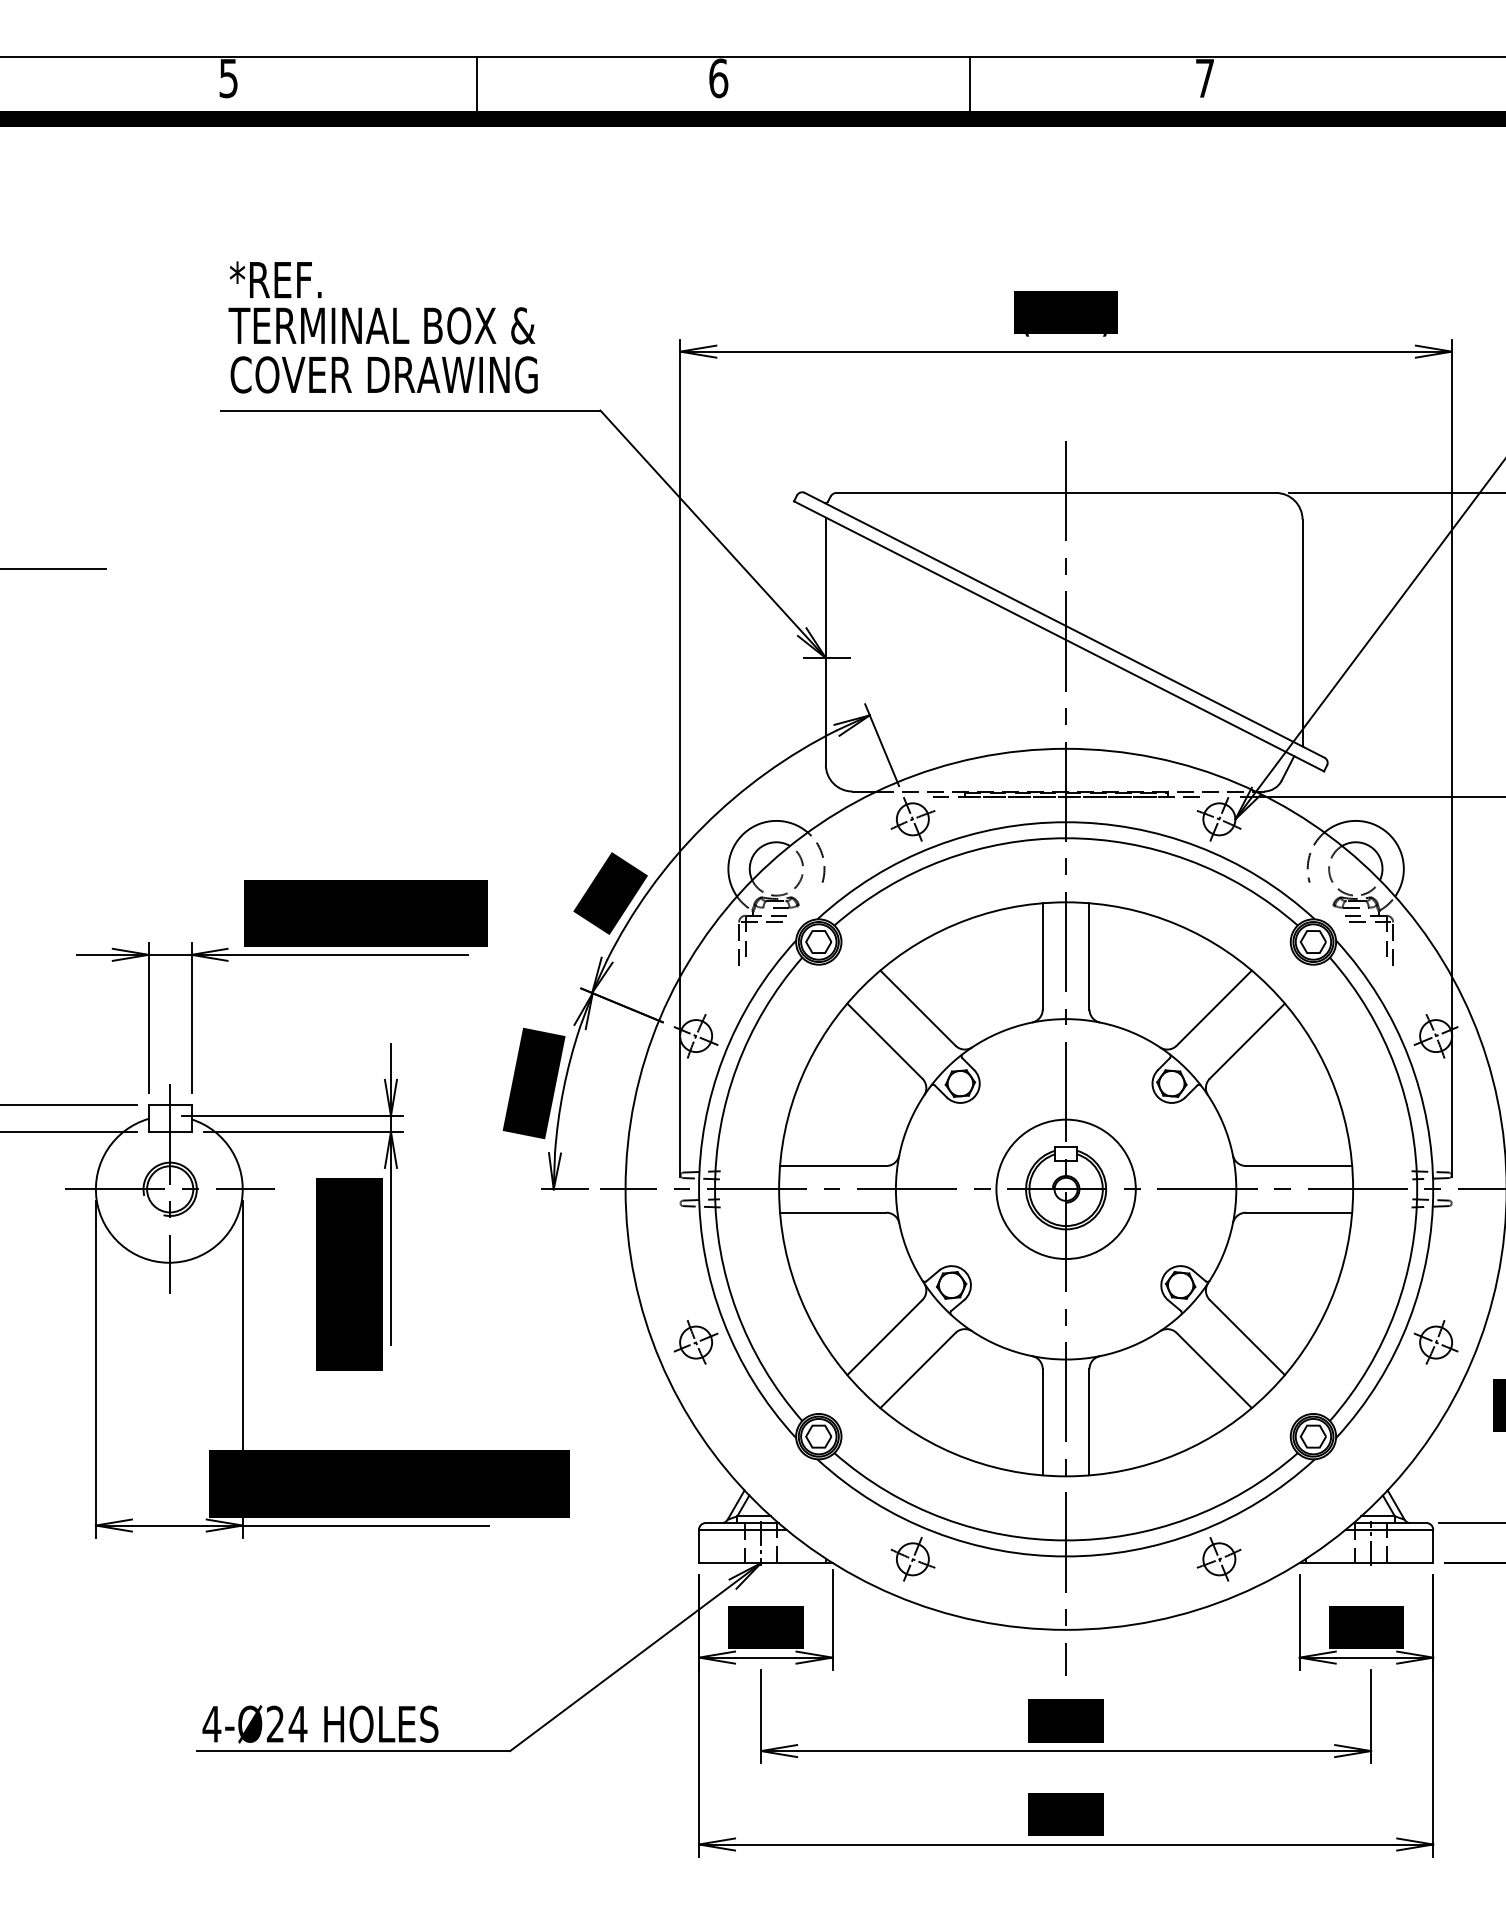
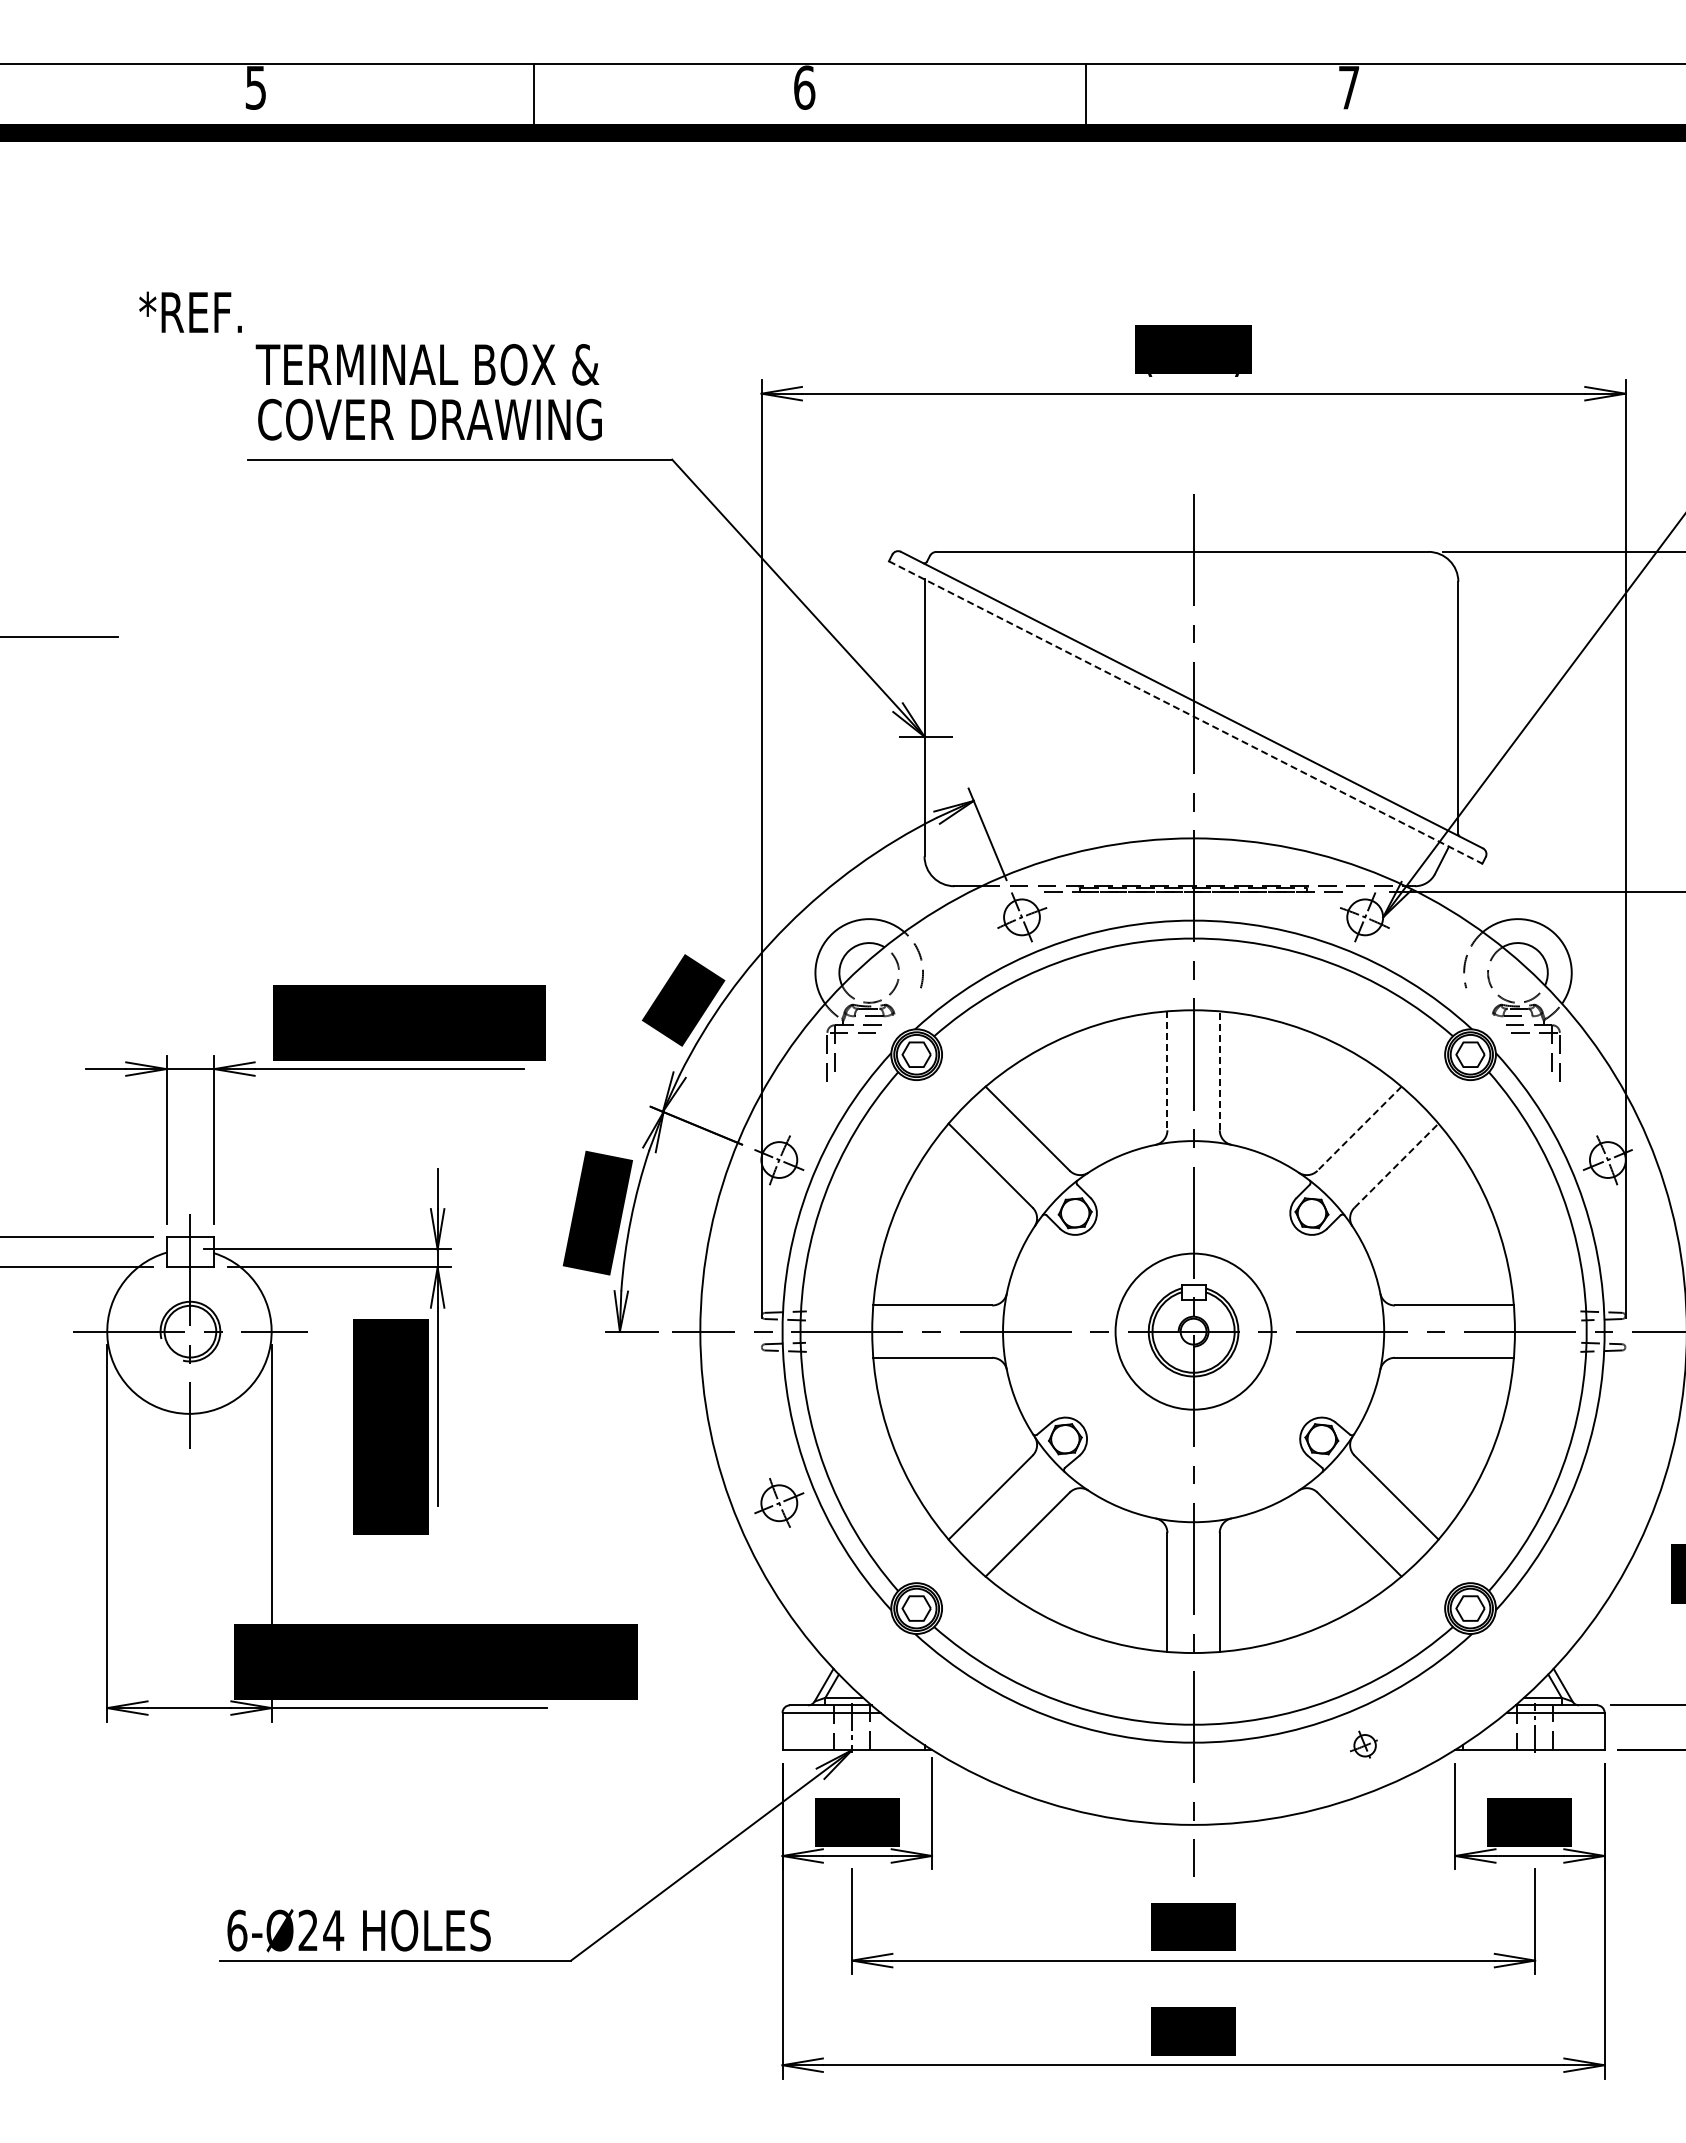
text: (275, 279) -> (190, 311), moved
line: (1059, 636) -> (1186, 712), solid -> dashed
line: (1089, 956) -> (1219, 1070), solid -> dashed
line: (1042, 957) -> (1167, 1071), solid -> dashed
line: (1214, 1008) -> (1359, 1129), solid -> dashed
line: (1247, 1040) -> (1396, 1165), solid -> dashed
part: (1435, 1341) -> (1607, 1502), removed
part: (913, 1558) -> (1022, 1745), removed
part: (1218, 1558) -> (1364, 1745), size x0.6
text: (211, 1724) -> (236, 1930), 4-Ø24 -> 6-Ø24

